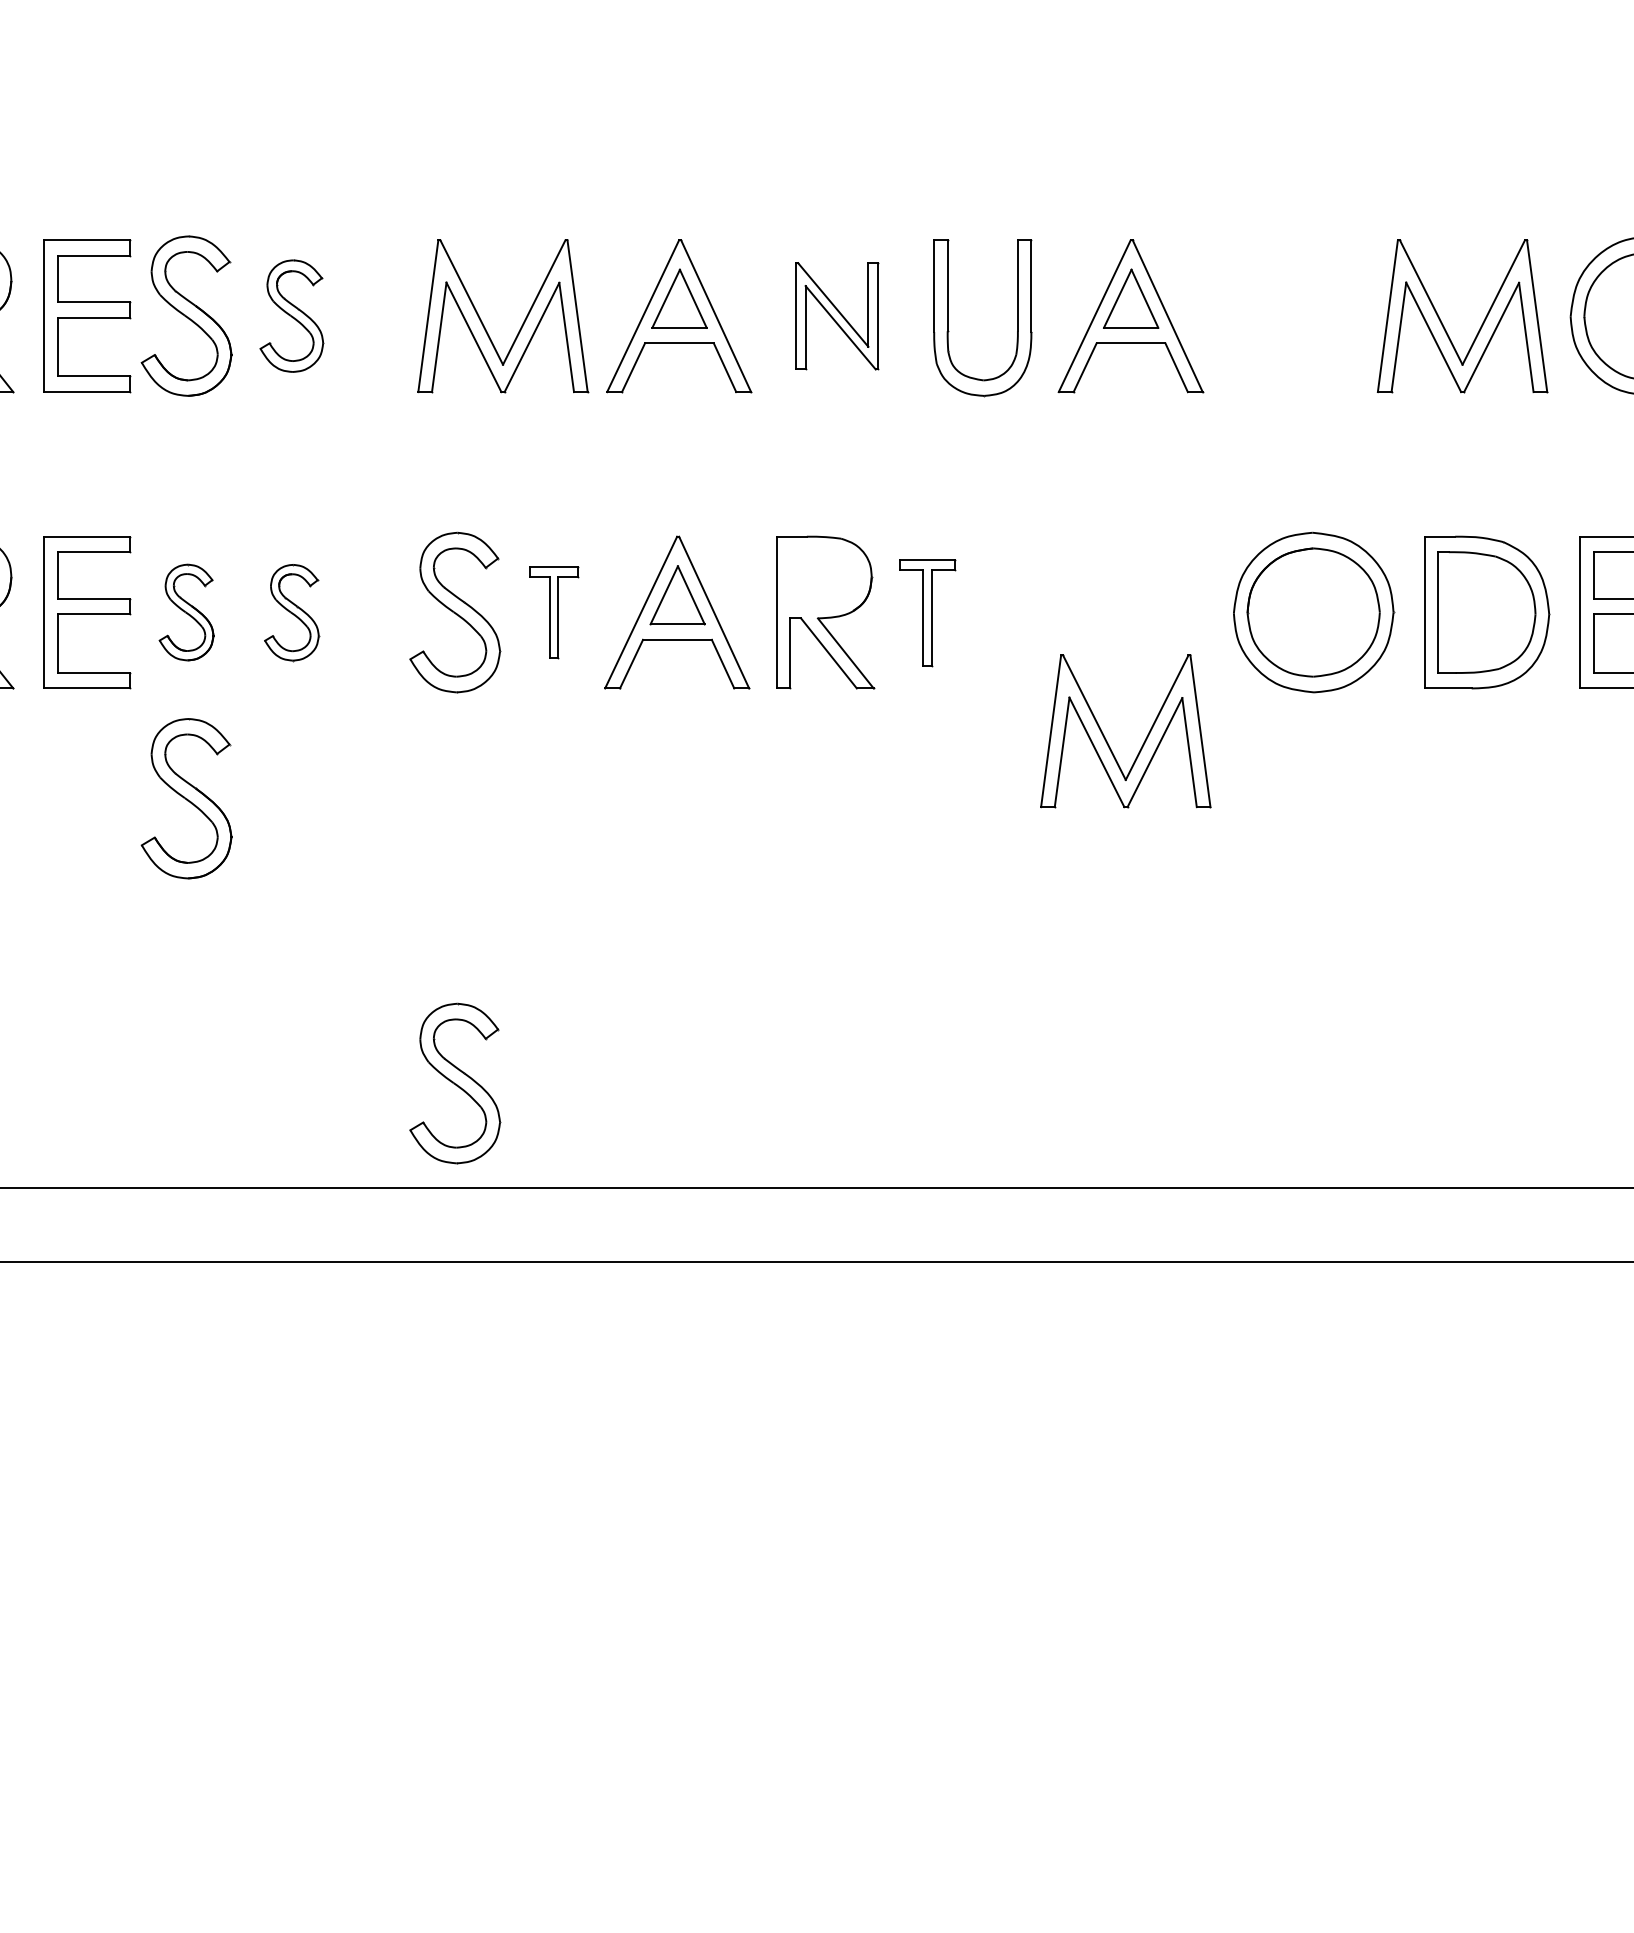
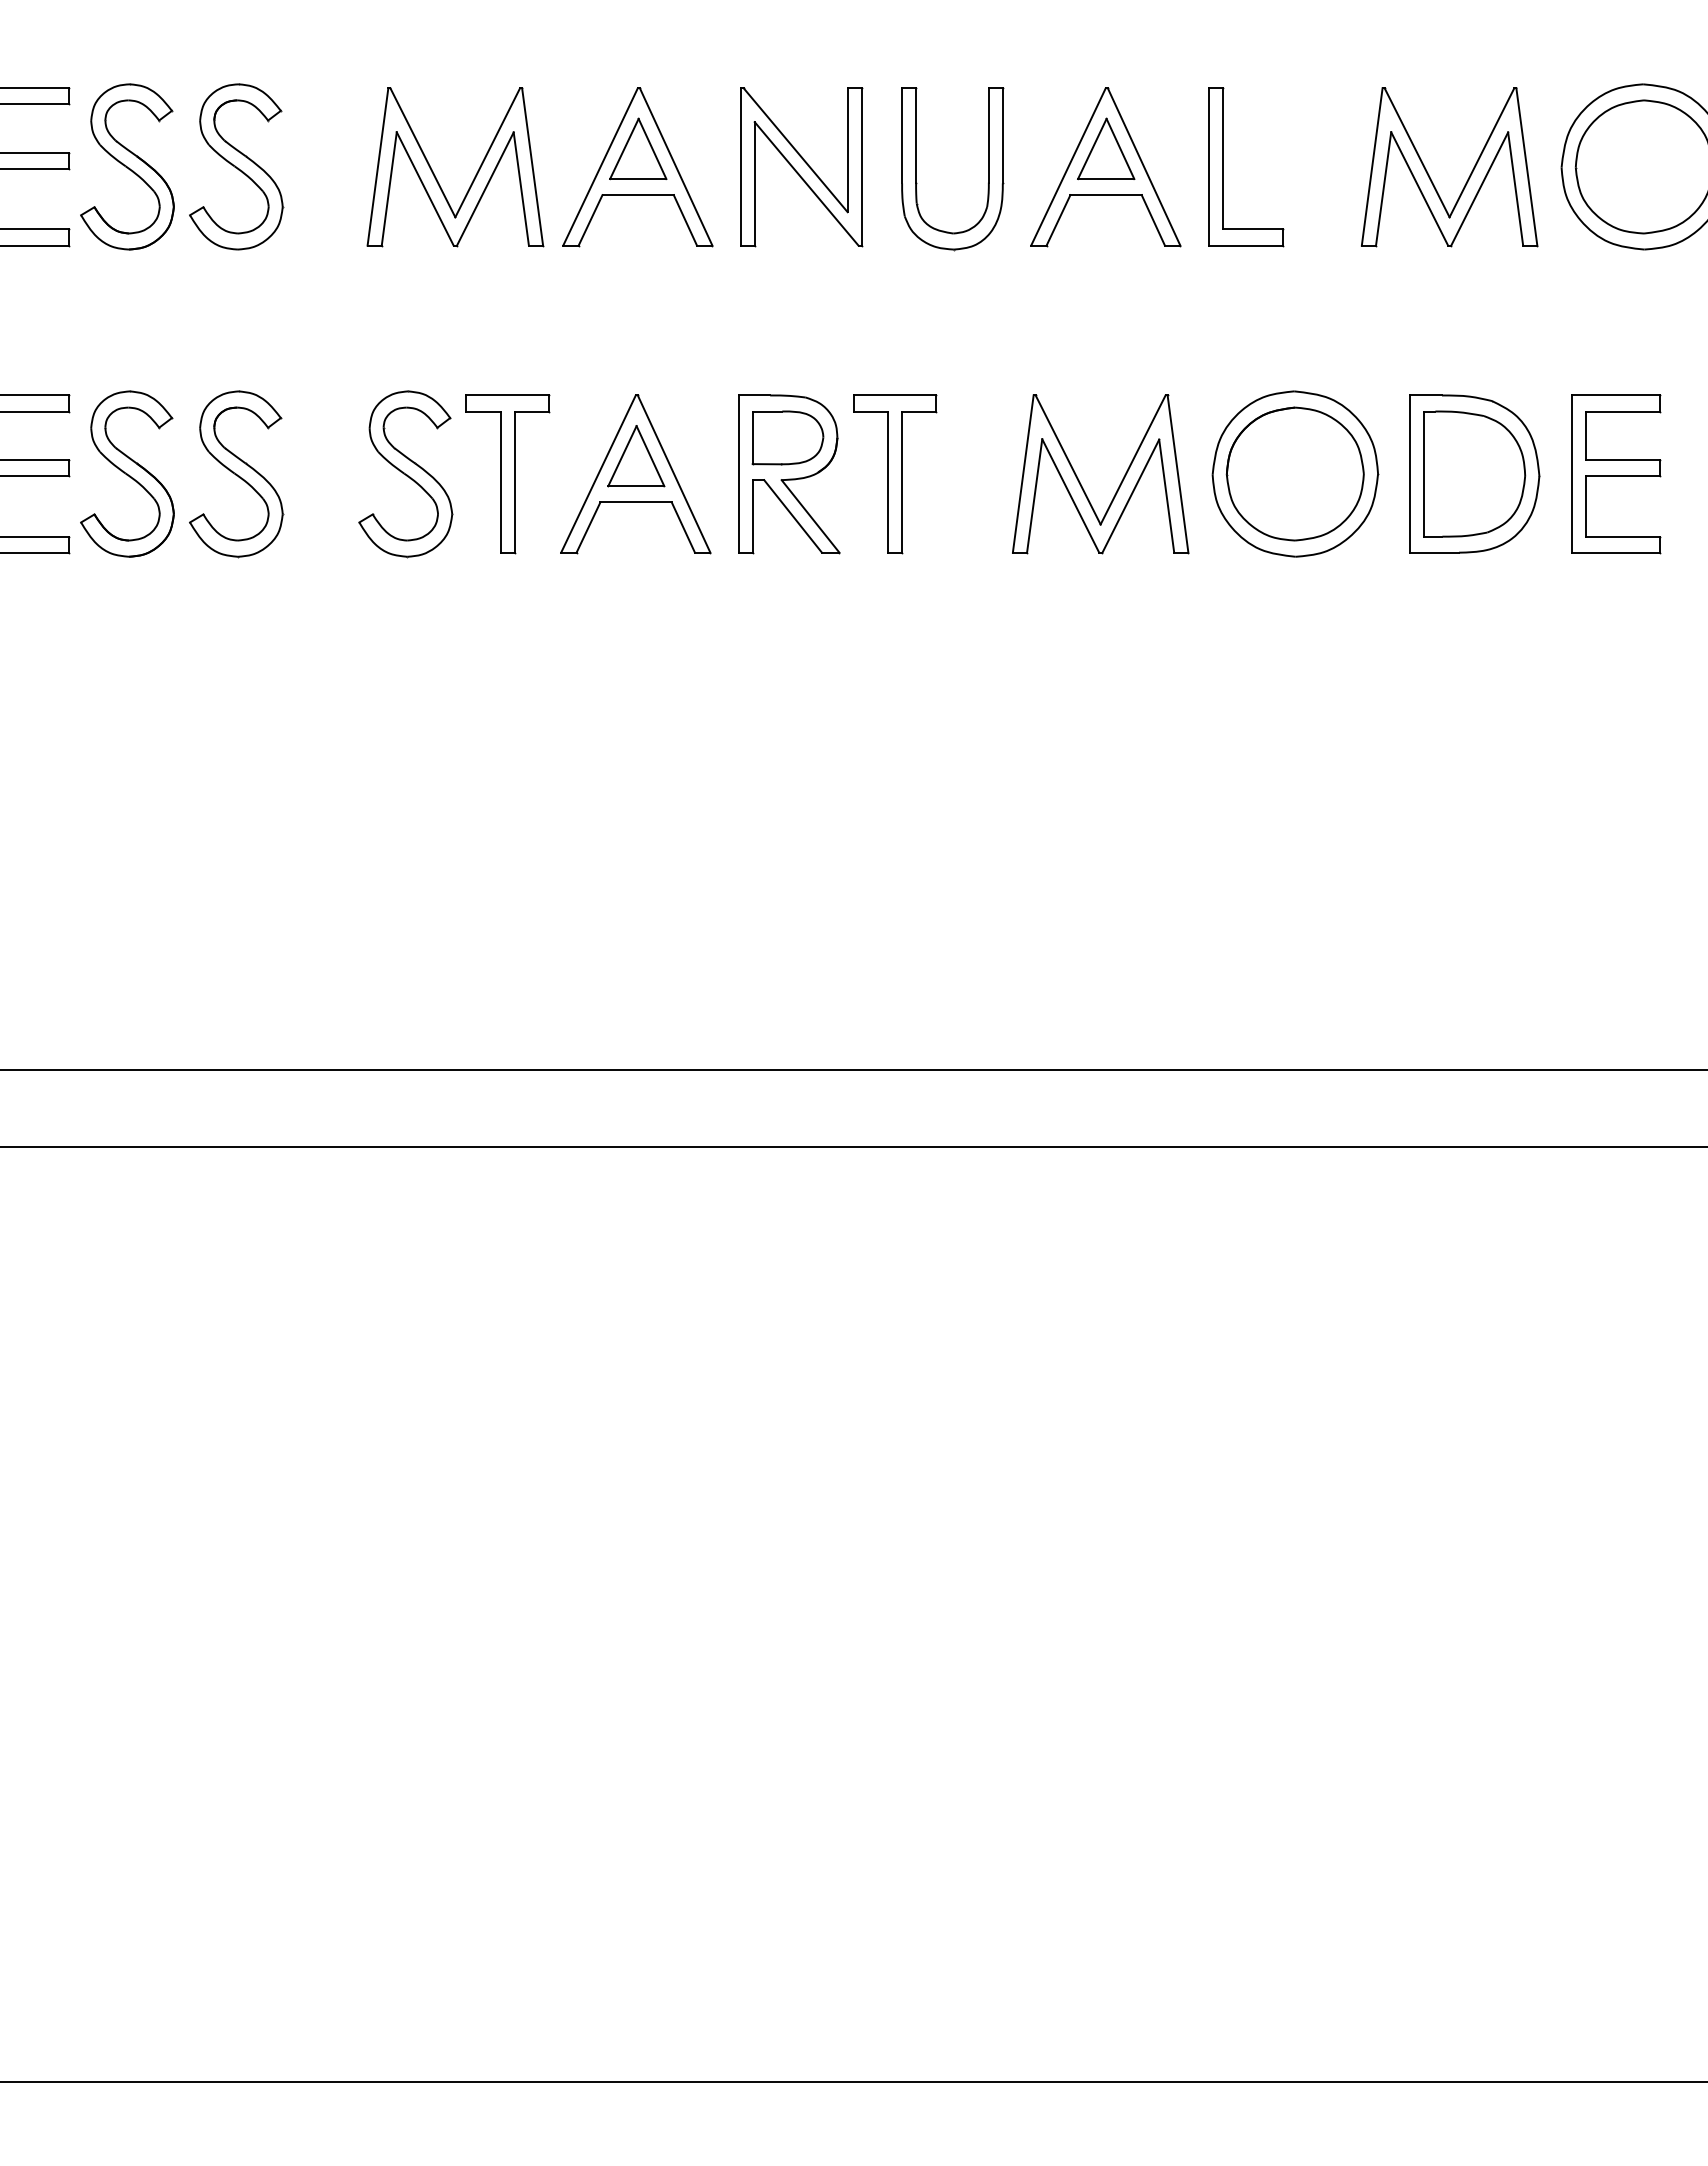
part: (291, 315) -> (236, 166), size x1.43
part: (837, 316) -> (801, 167), size x1.43
part: (1244, 316) -> (1223, 167), added
part: (823, 577) -> (787, 437), added
part: (186, 612) -> (127, 473), size x1.67
part: (291, 612) -> (236, 474), size x1.67
part: (553, 612) -> (507, 474), size x1.67
part: (927, 612) -> (895, 474), size x1.43
part: (1107, 741) -> (1081, 484), moved
part: (186, 798) -> (127, 666), removed
part: (454, 1083) -> (405, 962), removed

